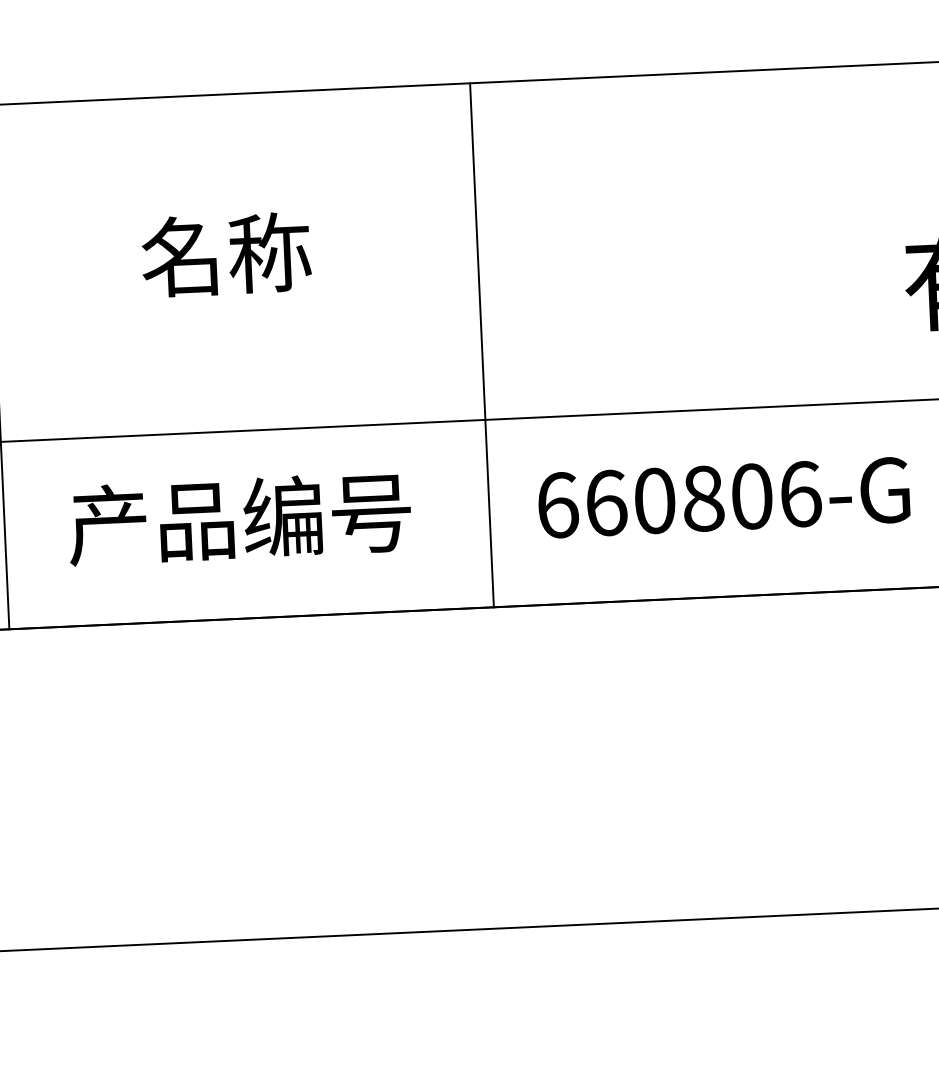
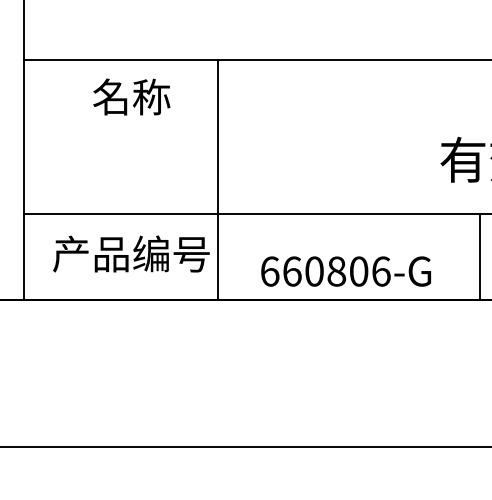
text: (225, 253) -> (131, 96), moved
line: (481, 344) -> (217, 179), moved
text: (722, 497) -> (345, 271), moved

